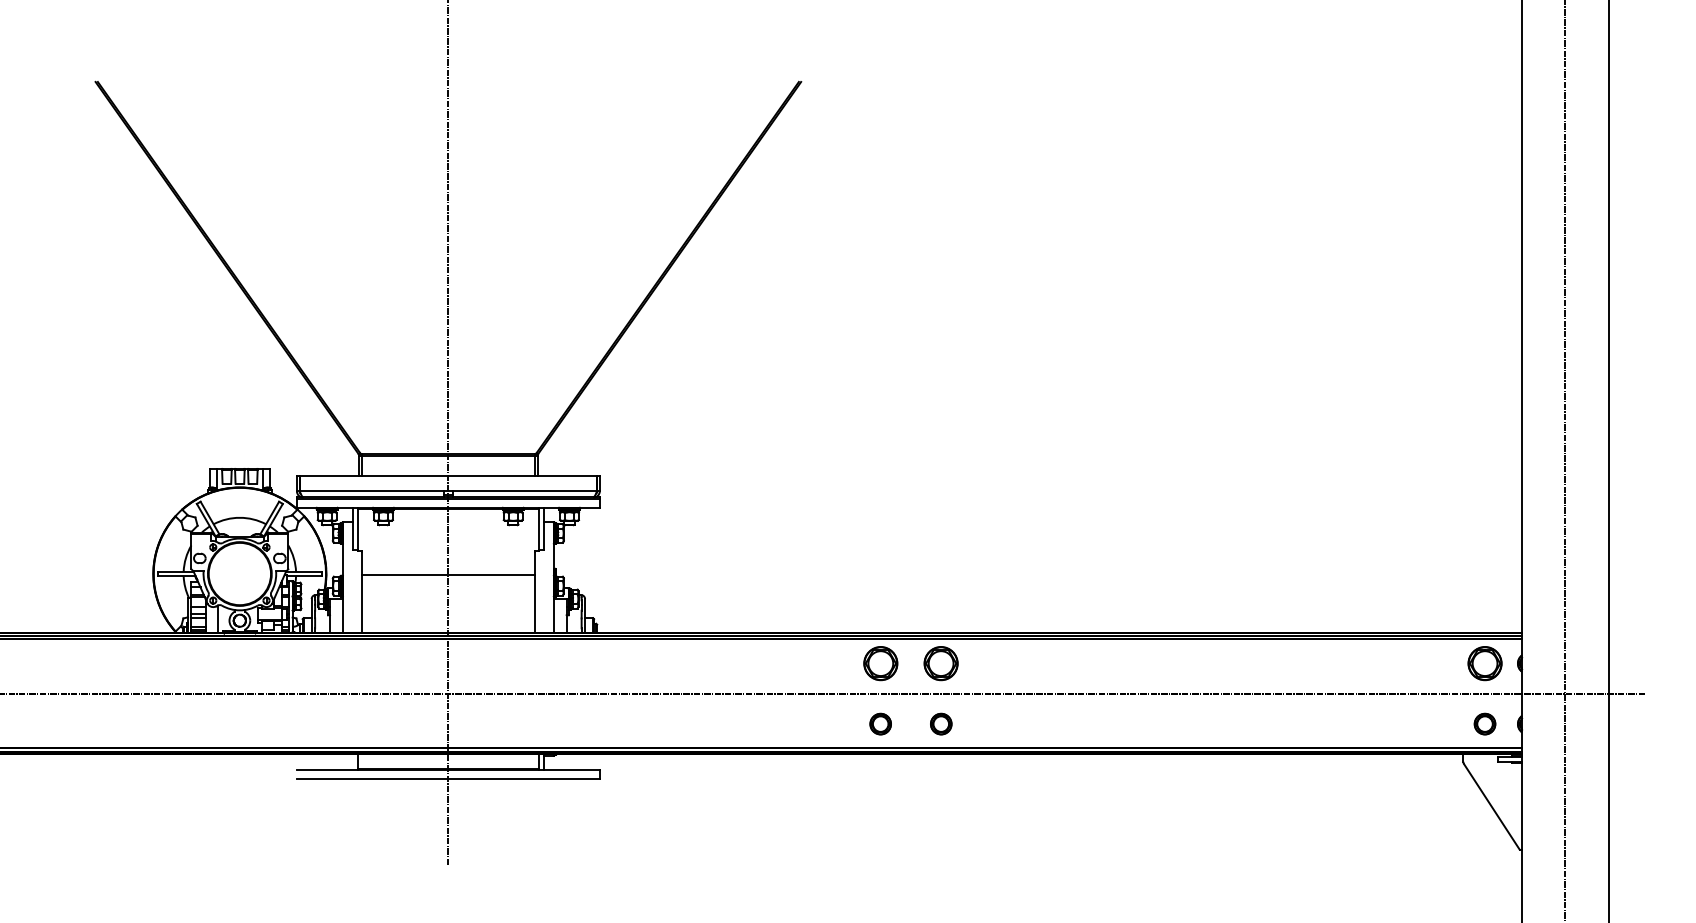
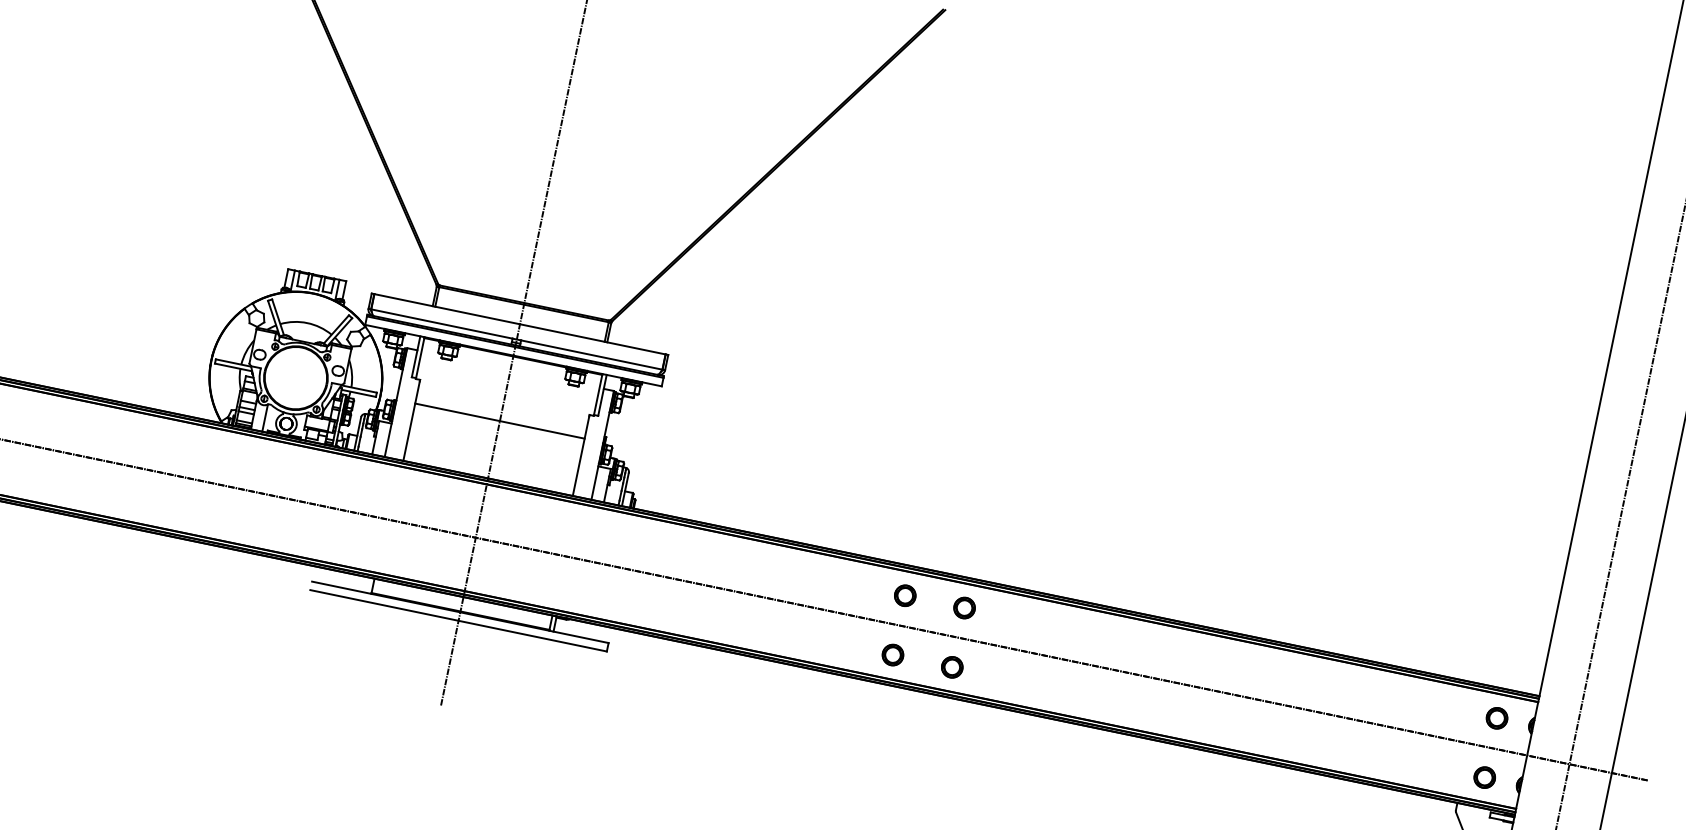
part: (880, 663) -> (905, 595), size x0.62
part: (941, 663) -> (964, 608), size x0.62
part: (1484, 663) -> (1496, 718), size x0.62

